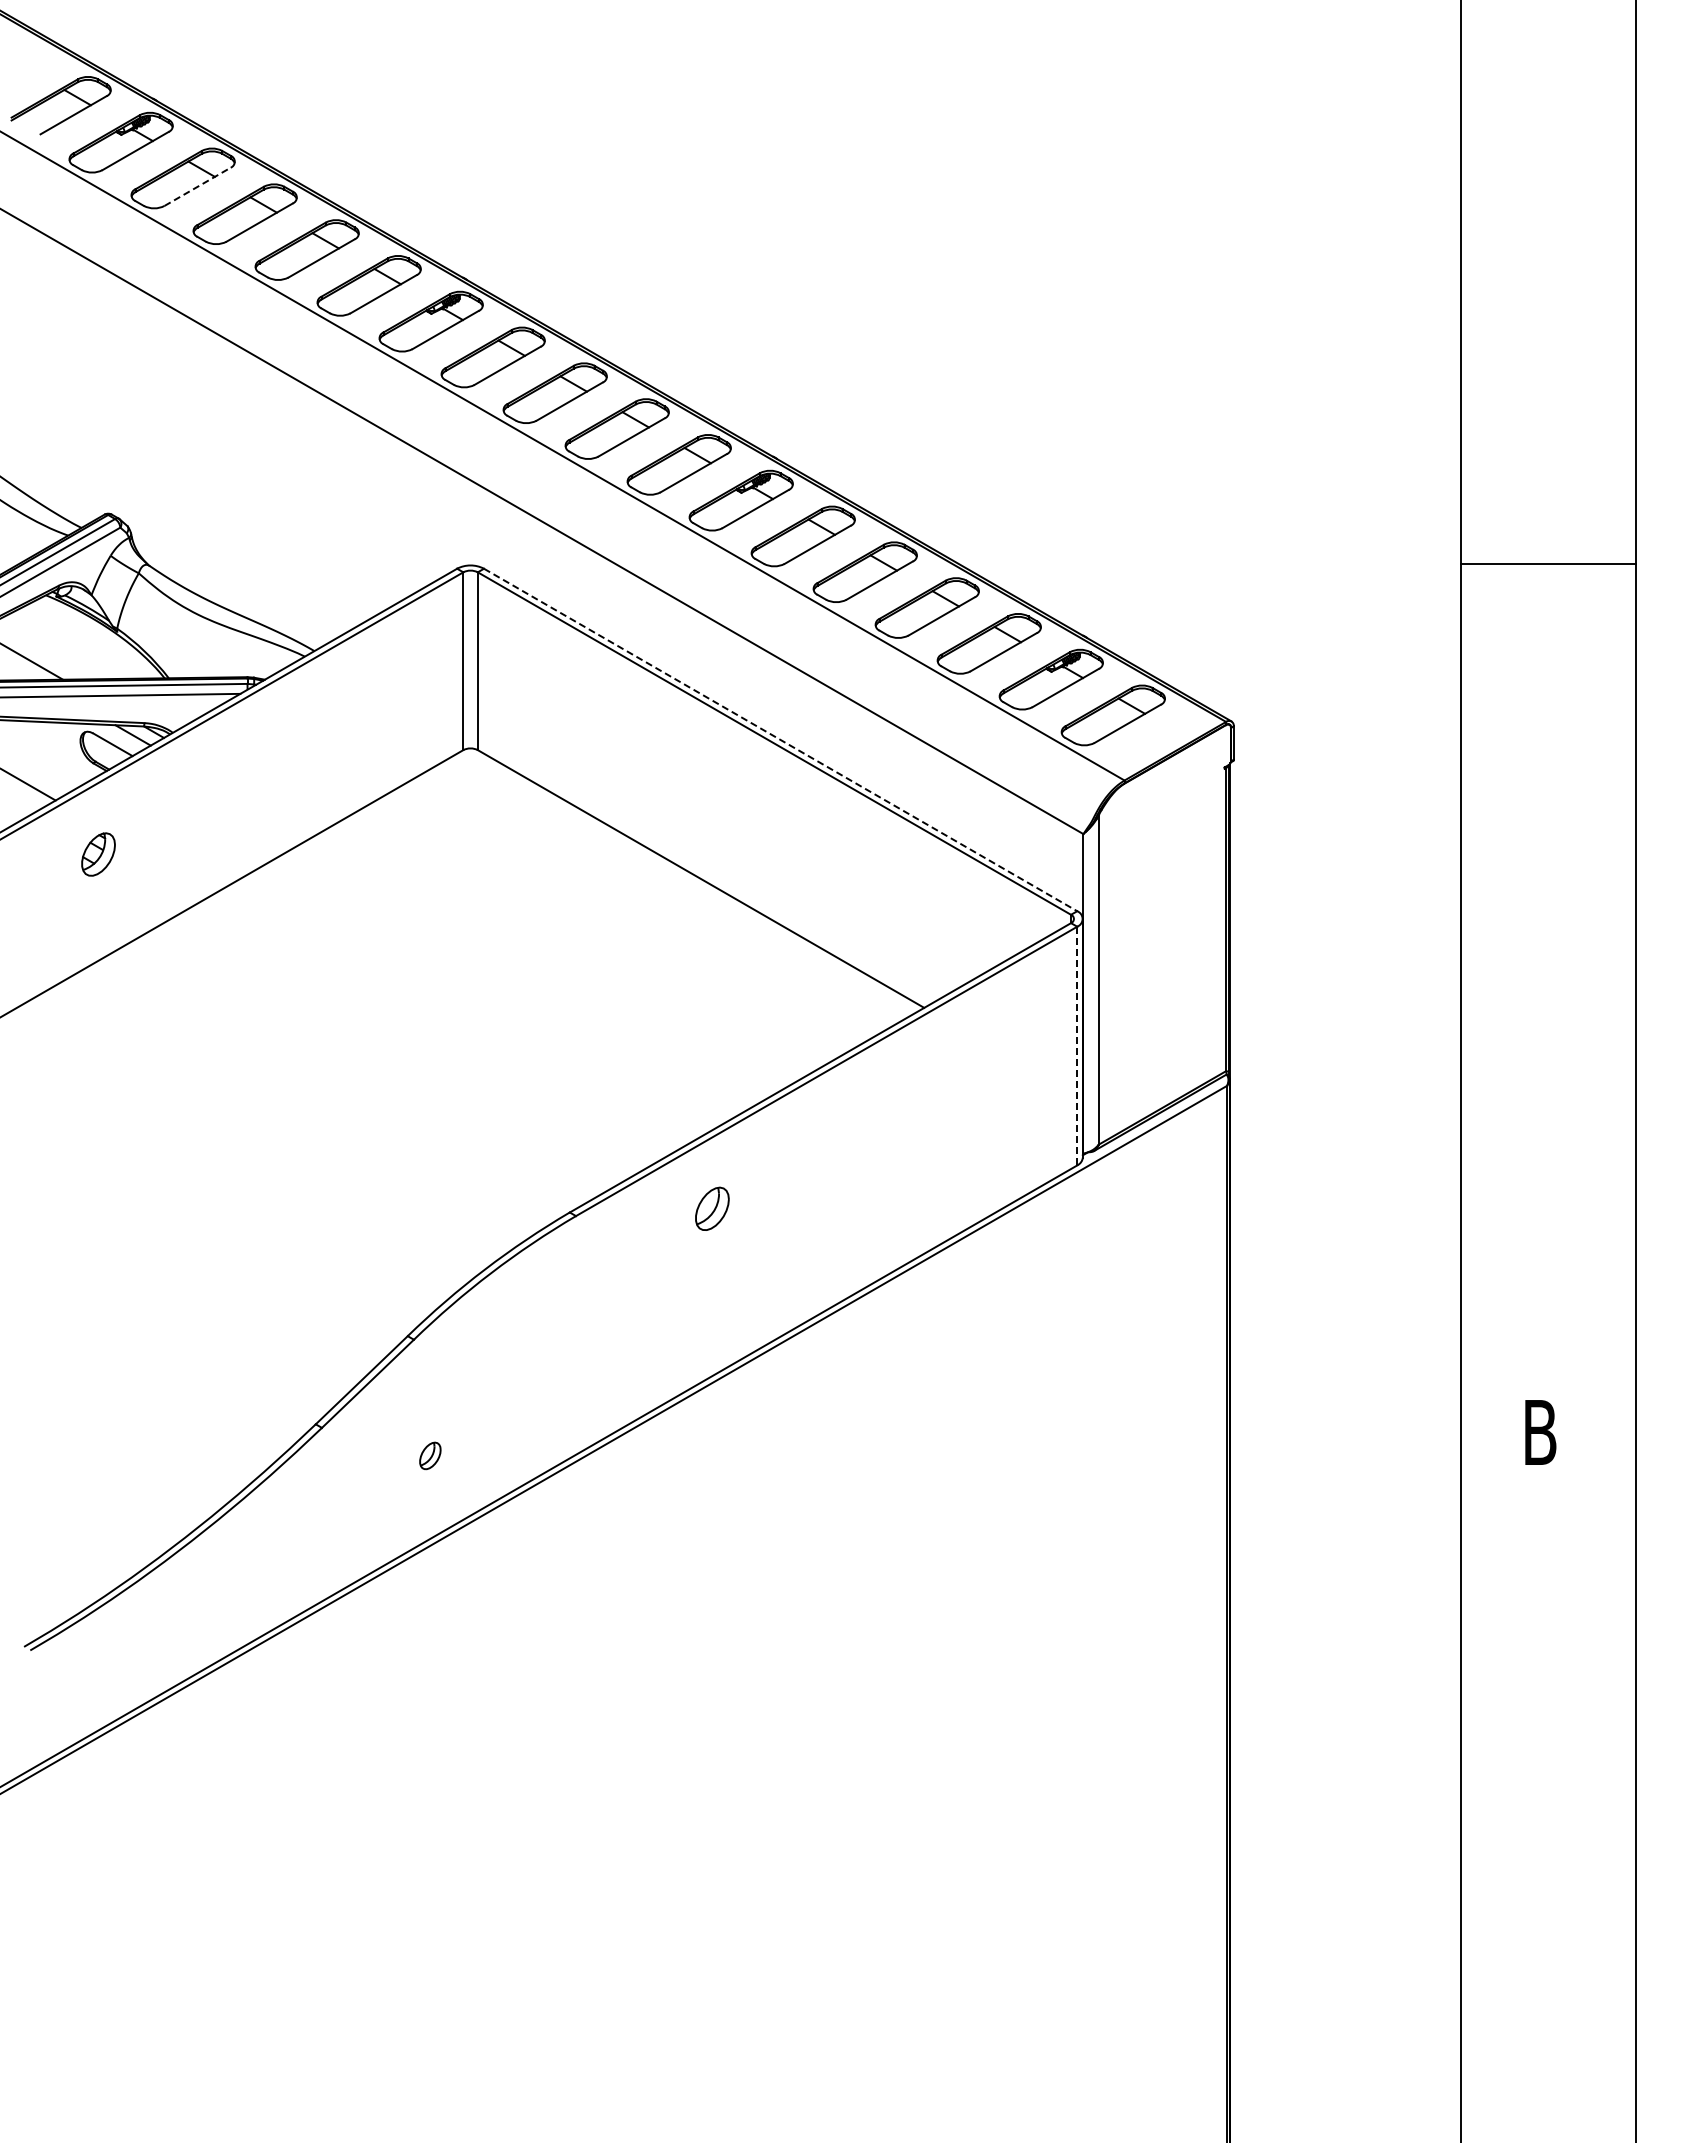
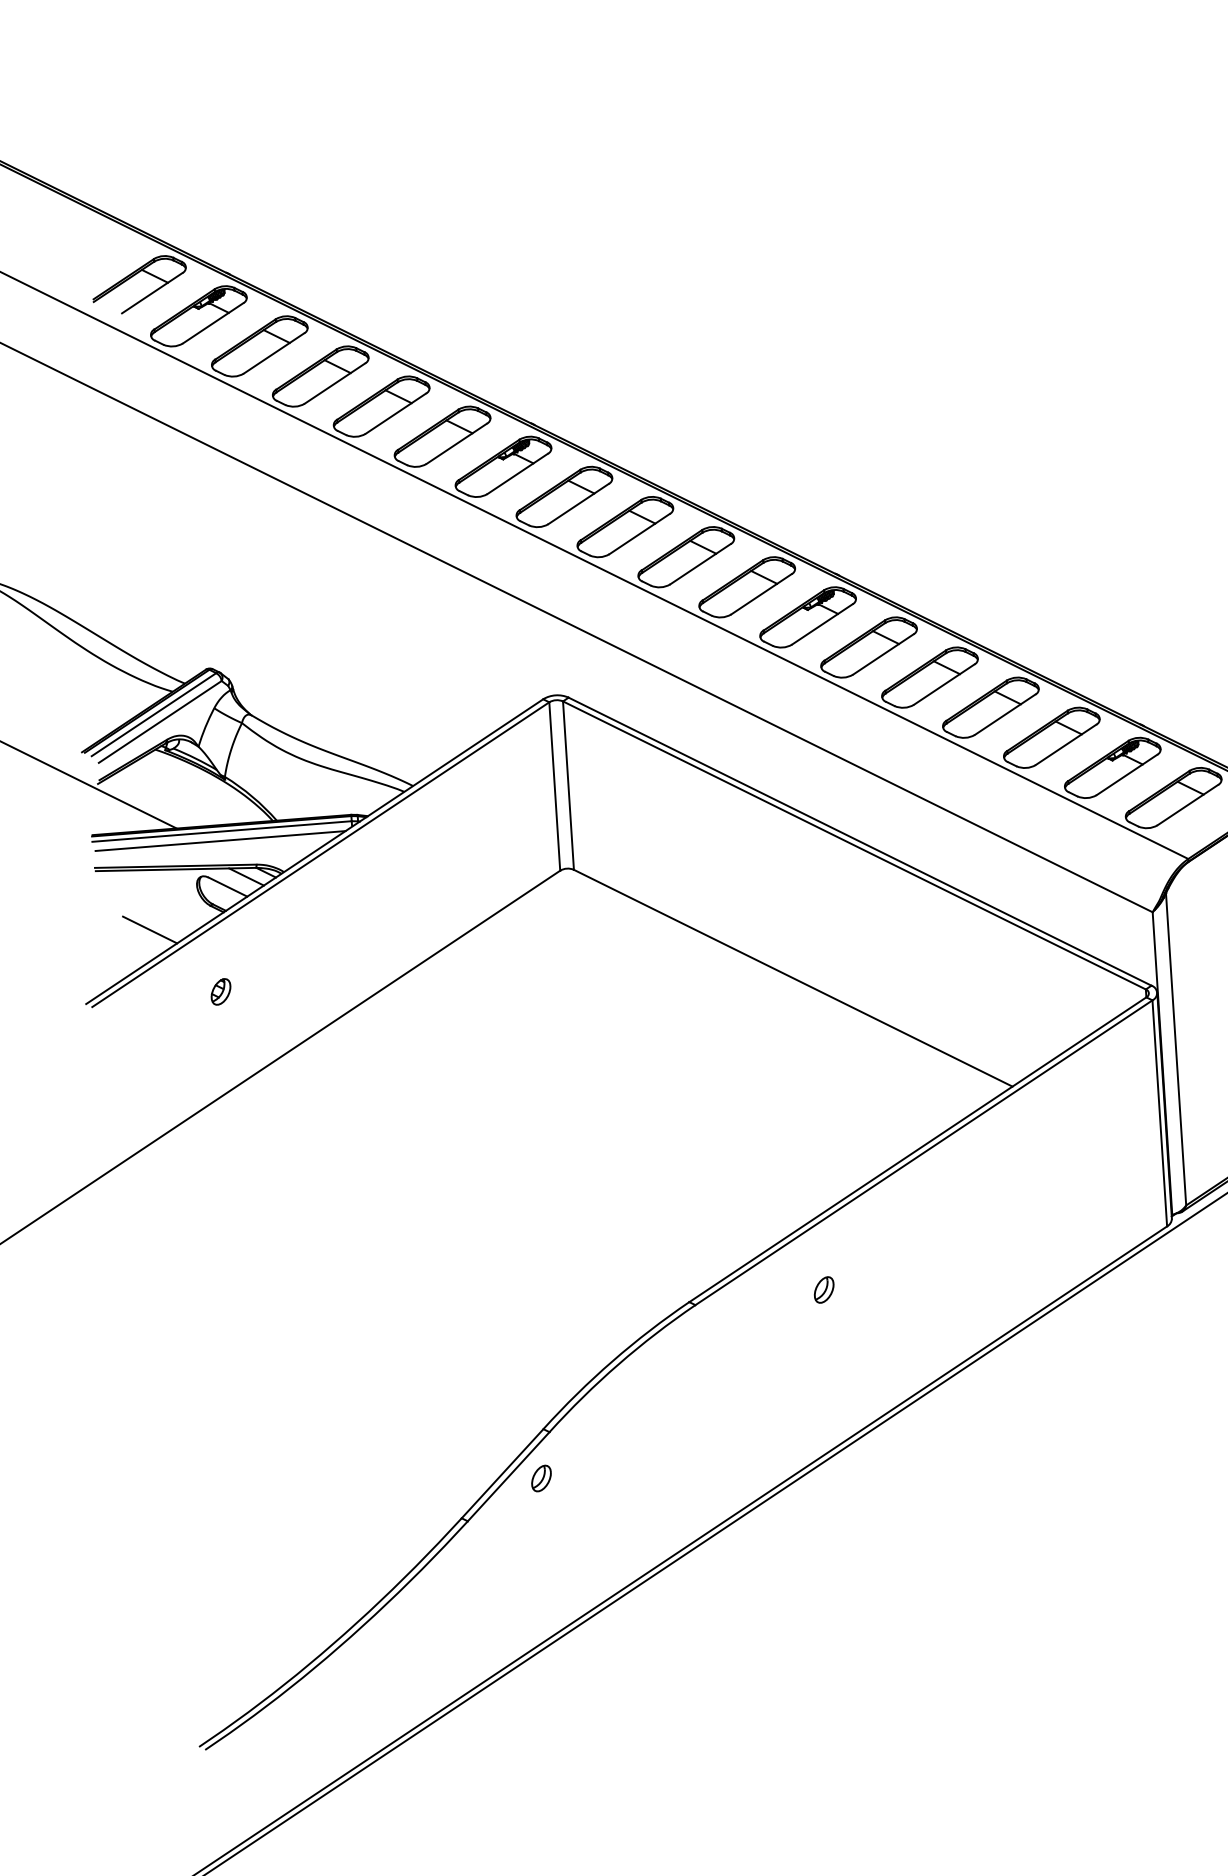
line: (198, 186) -> (274, 353), dashed -> solid
line: (780, 739) -> (859, 841), dashed -> solid
part: (98, 854) -> (221, 991), size x0.62
line: (1077, 1046) -> (1160, 1113), dashed -> solid
part: (712, 1208) -> (824, 1289), size x0.62
part: (430, 1455) -> (541, 1478), moved

